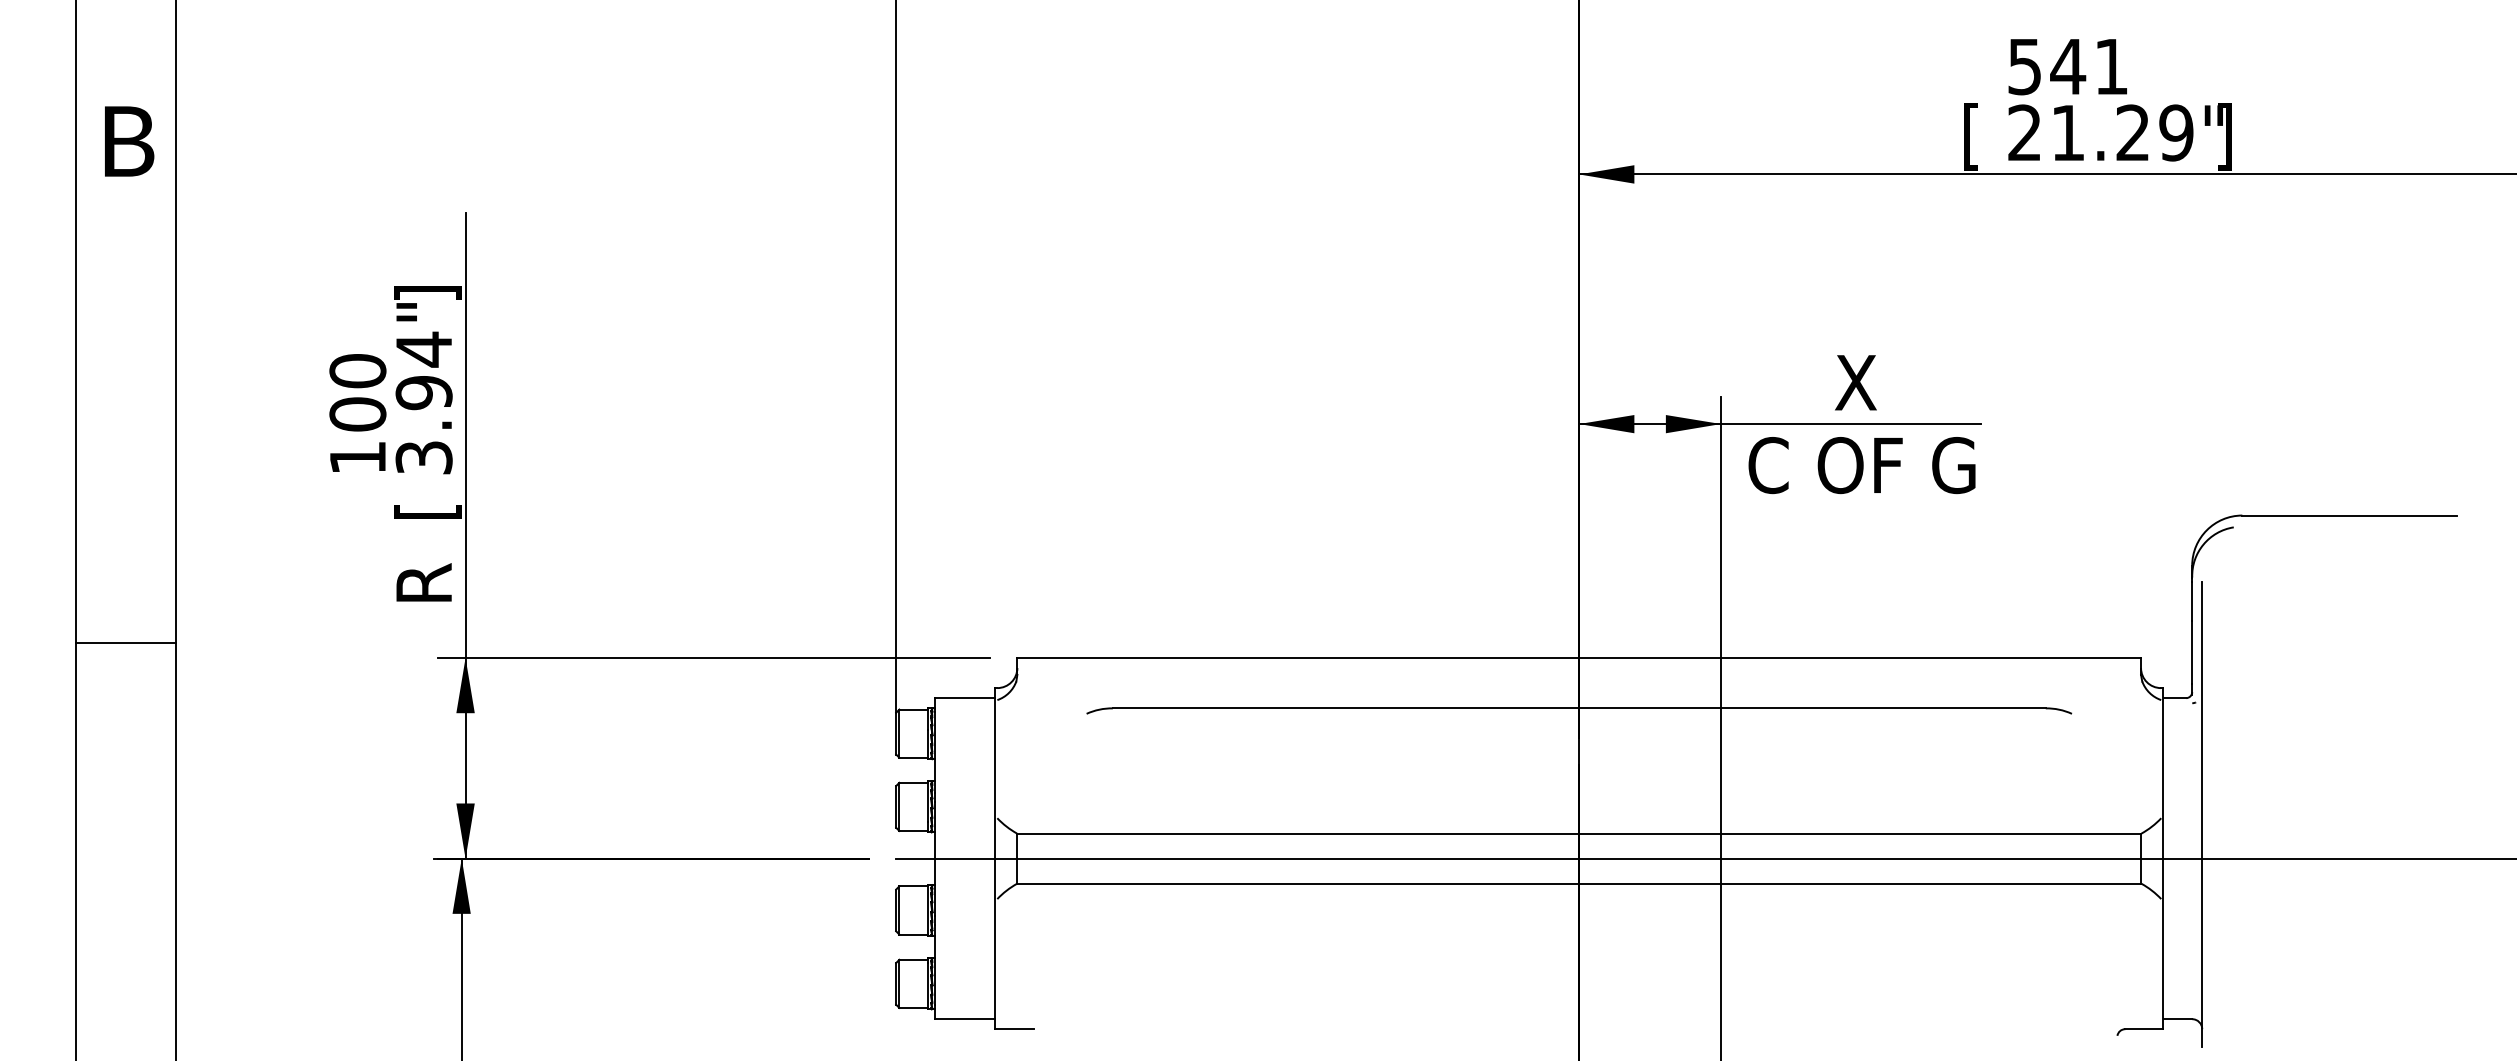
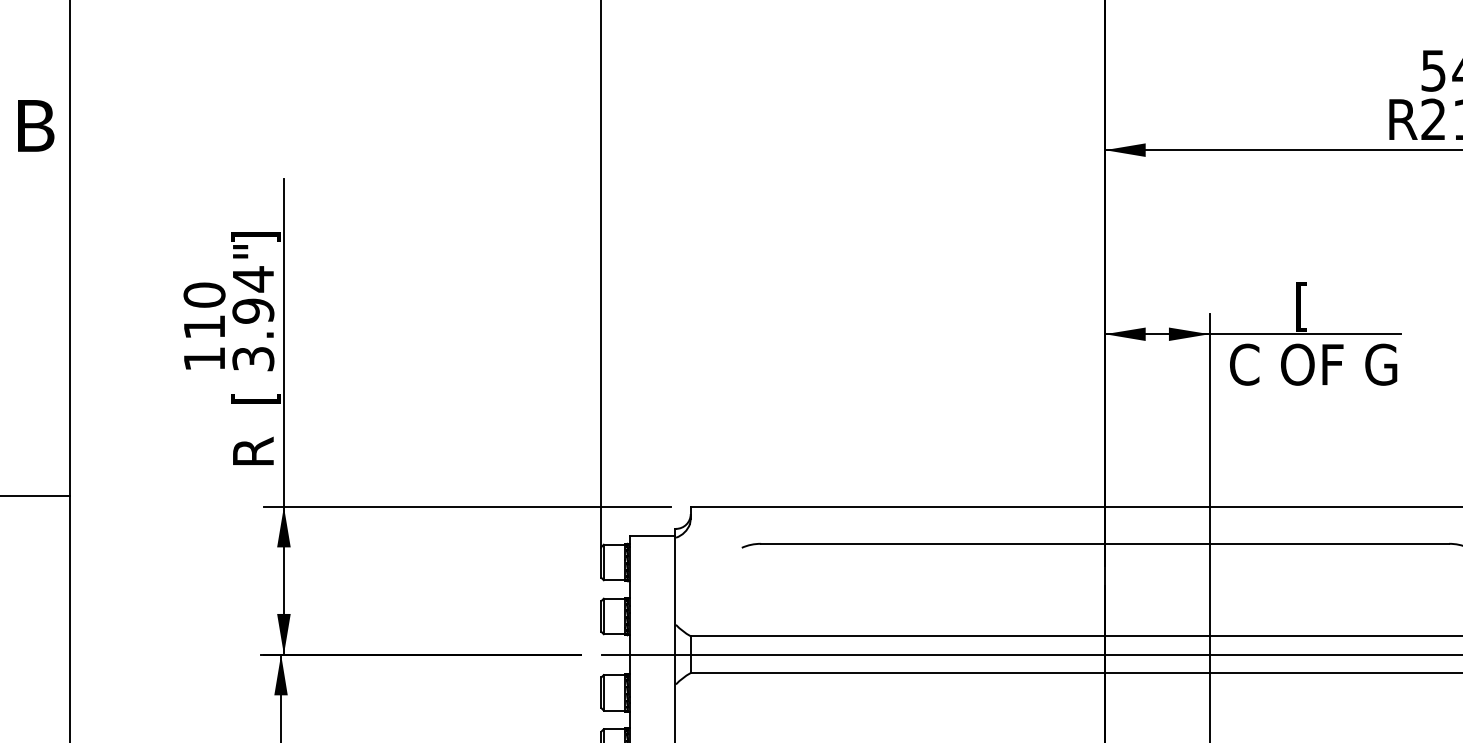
text: (1983, 136) -> (1403, 122), [ -> R
text: (1855, 386) -> (1308, 306), X -> [
text: (357, 414) -> (204, 327), 100 -> 110

